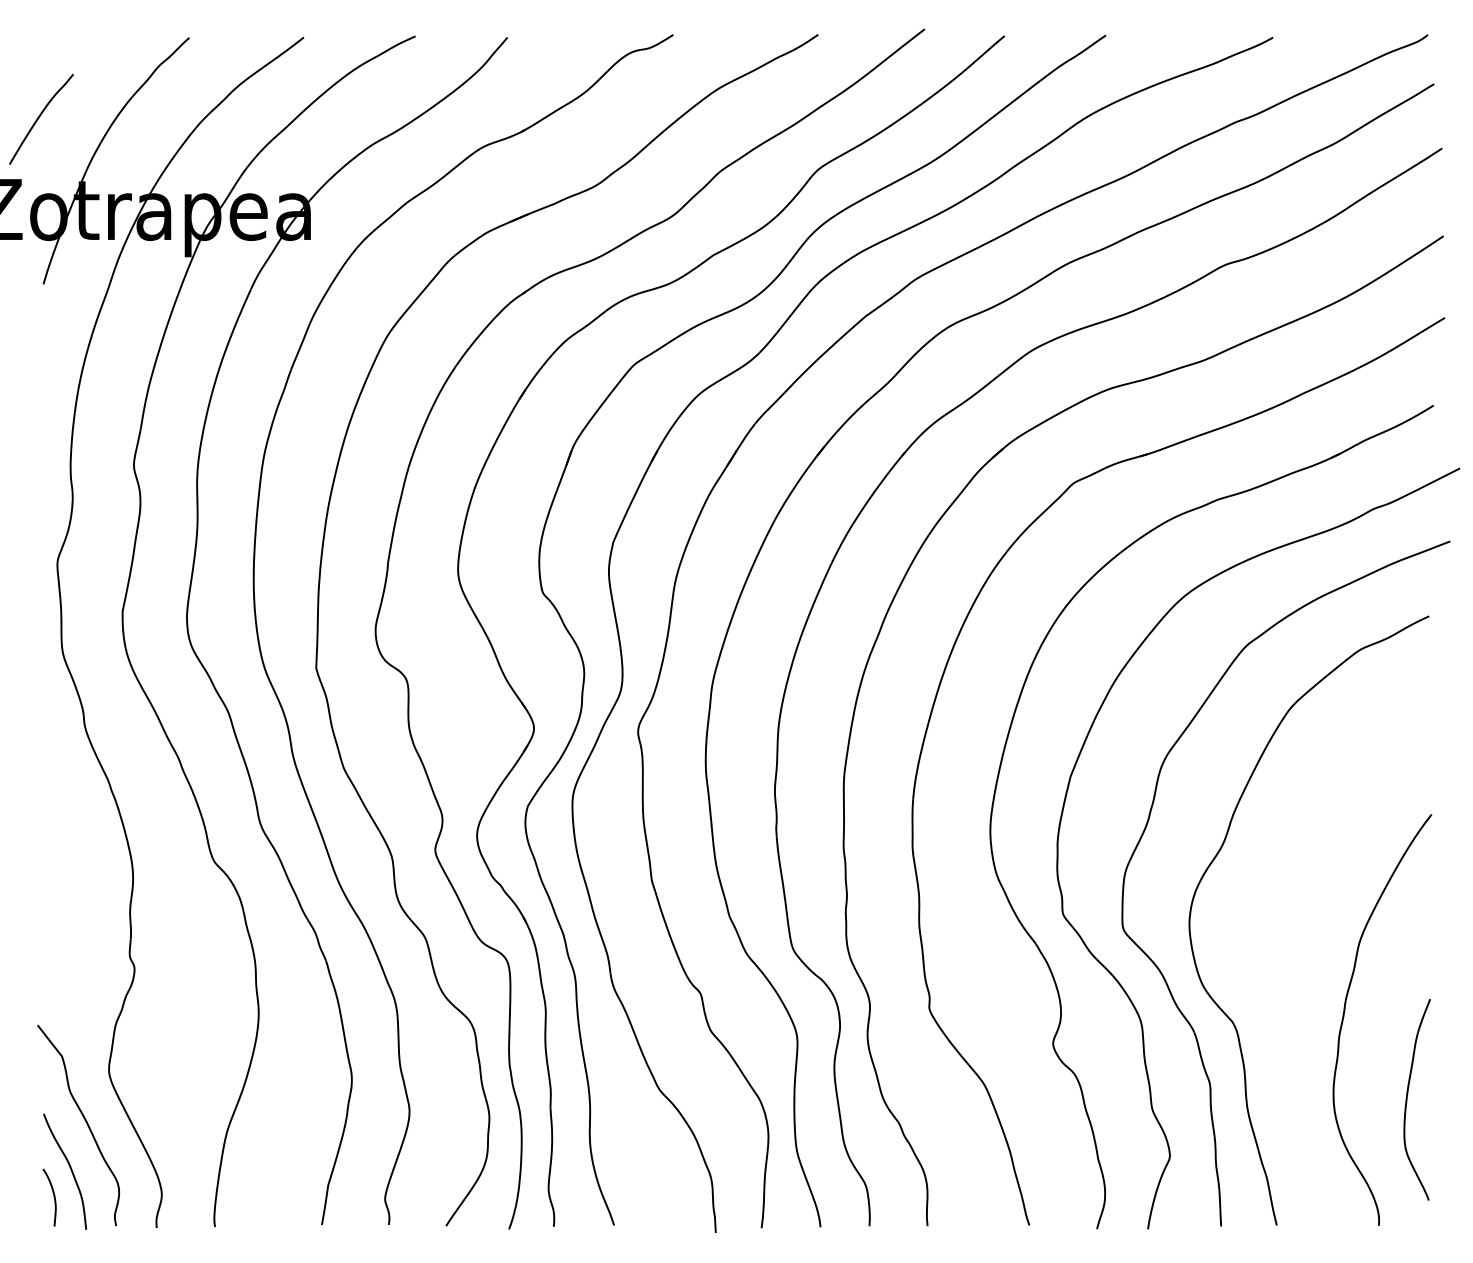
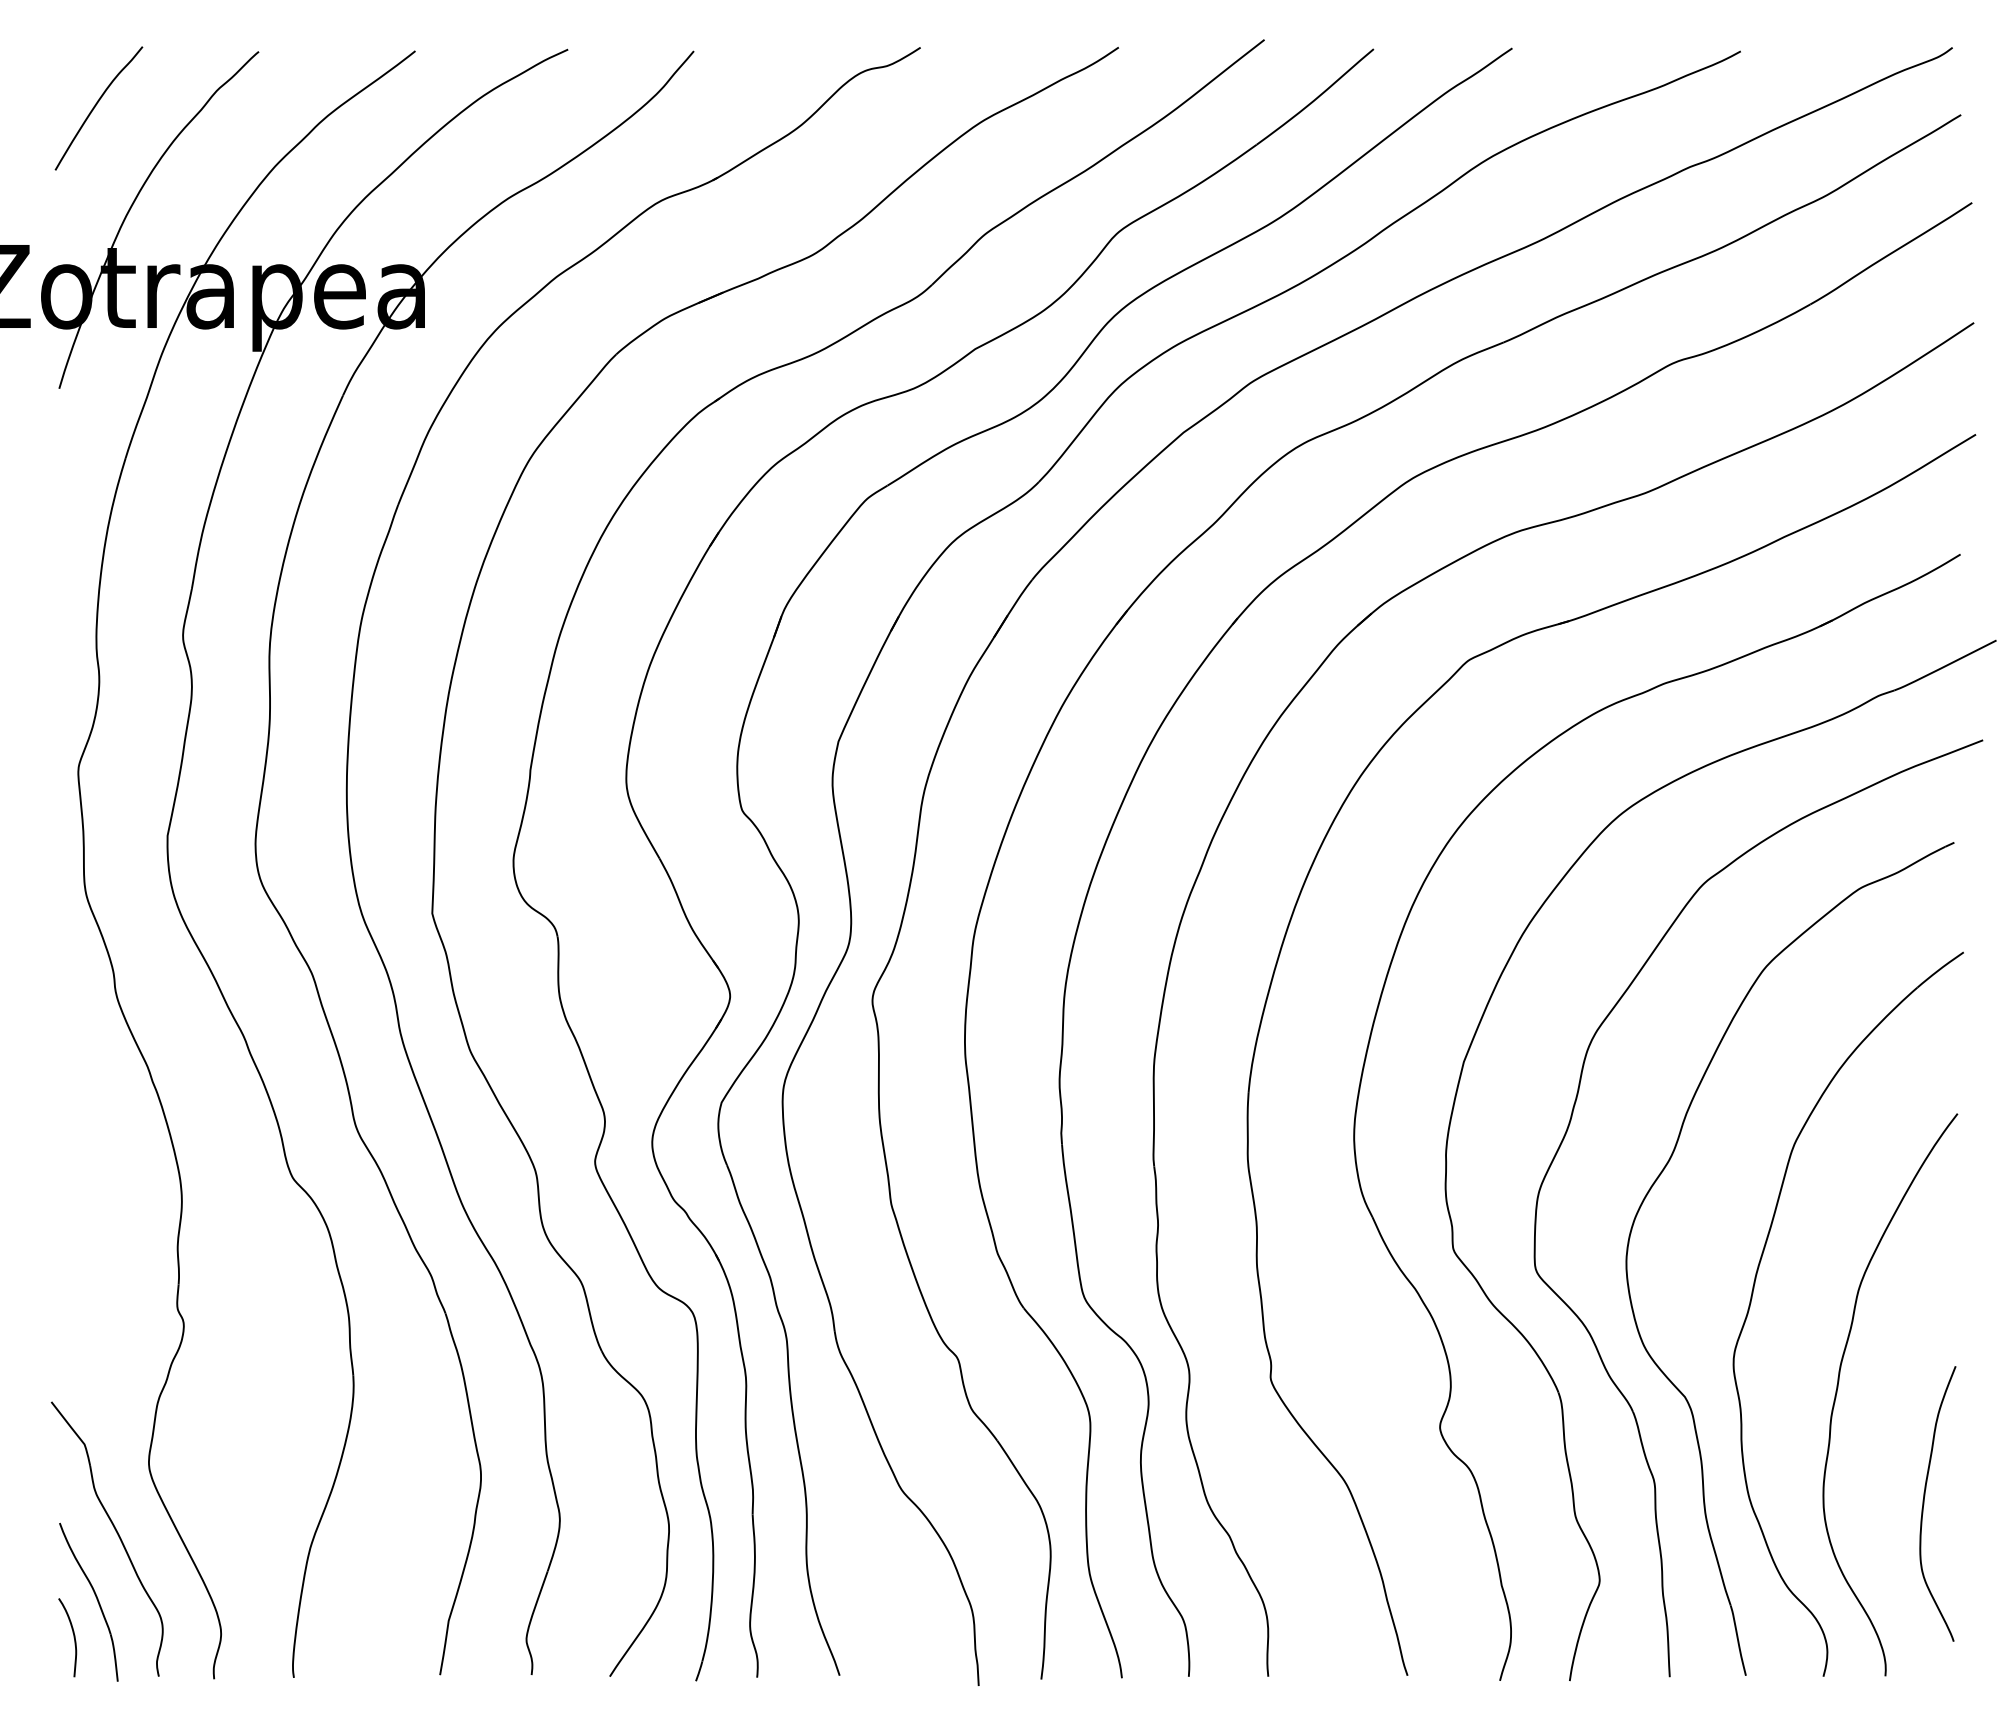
curve: (39, 118) -> (96, 107), moved
part: (1282, 947) -> (1753, 1295), added

